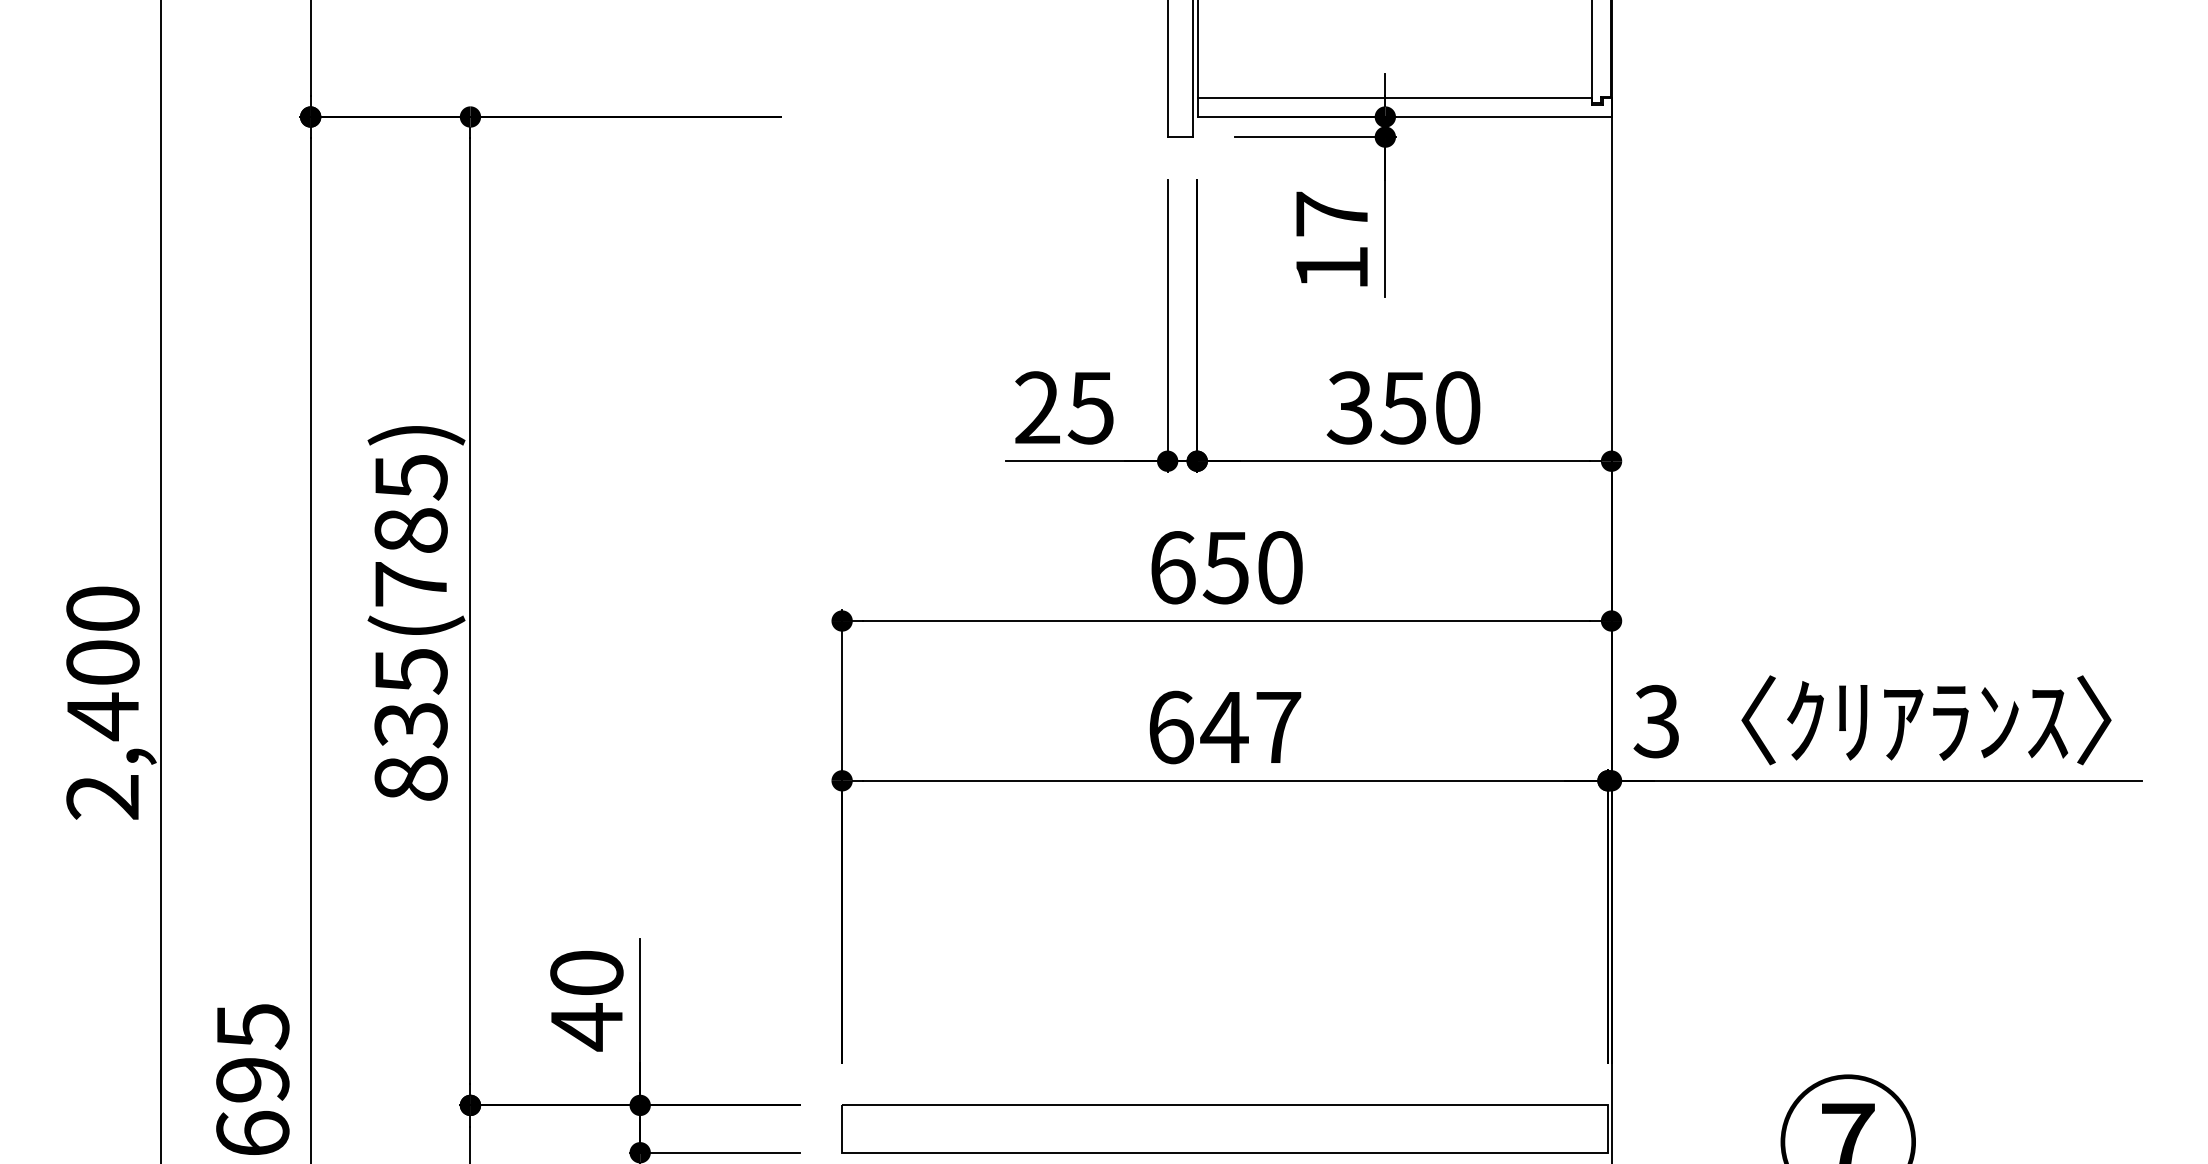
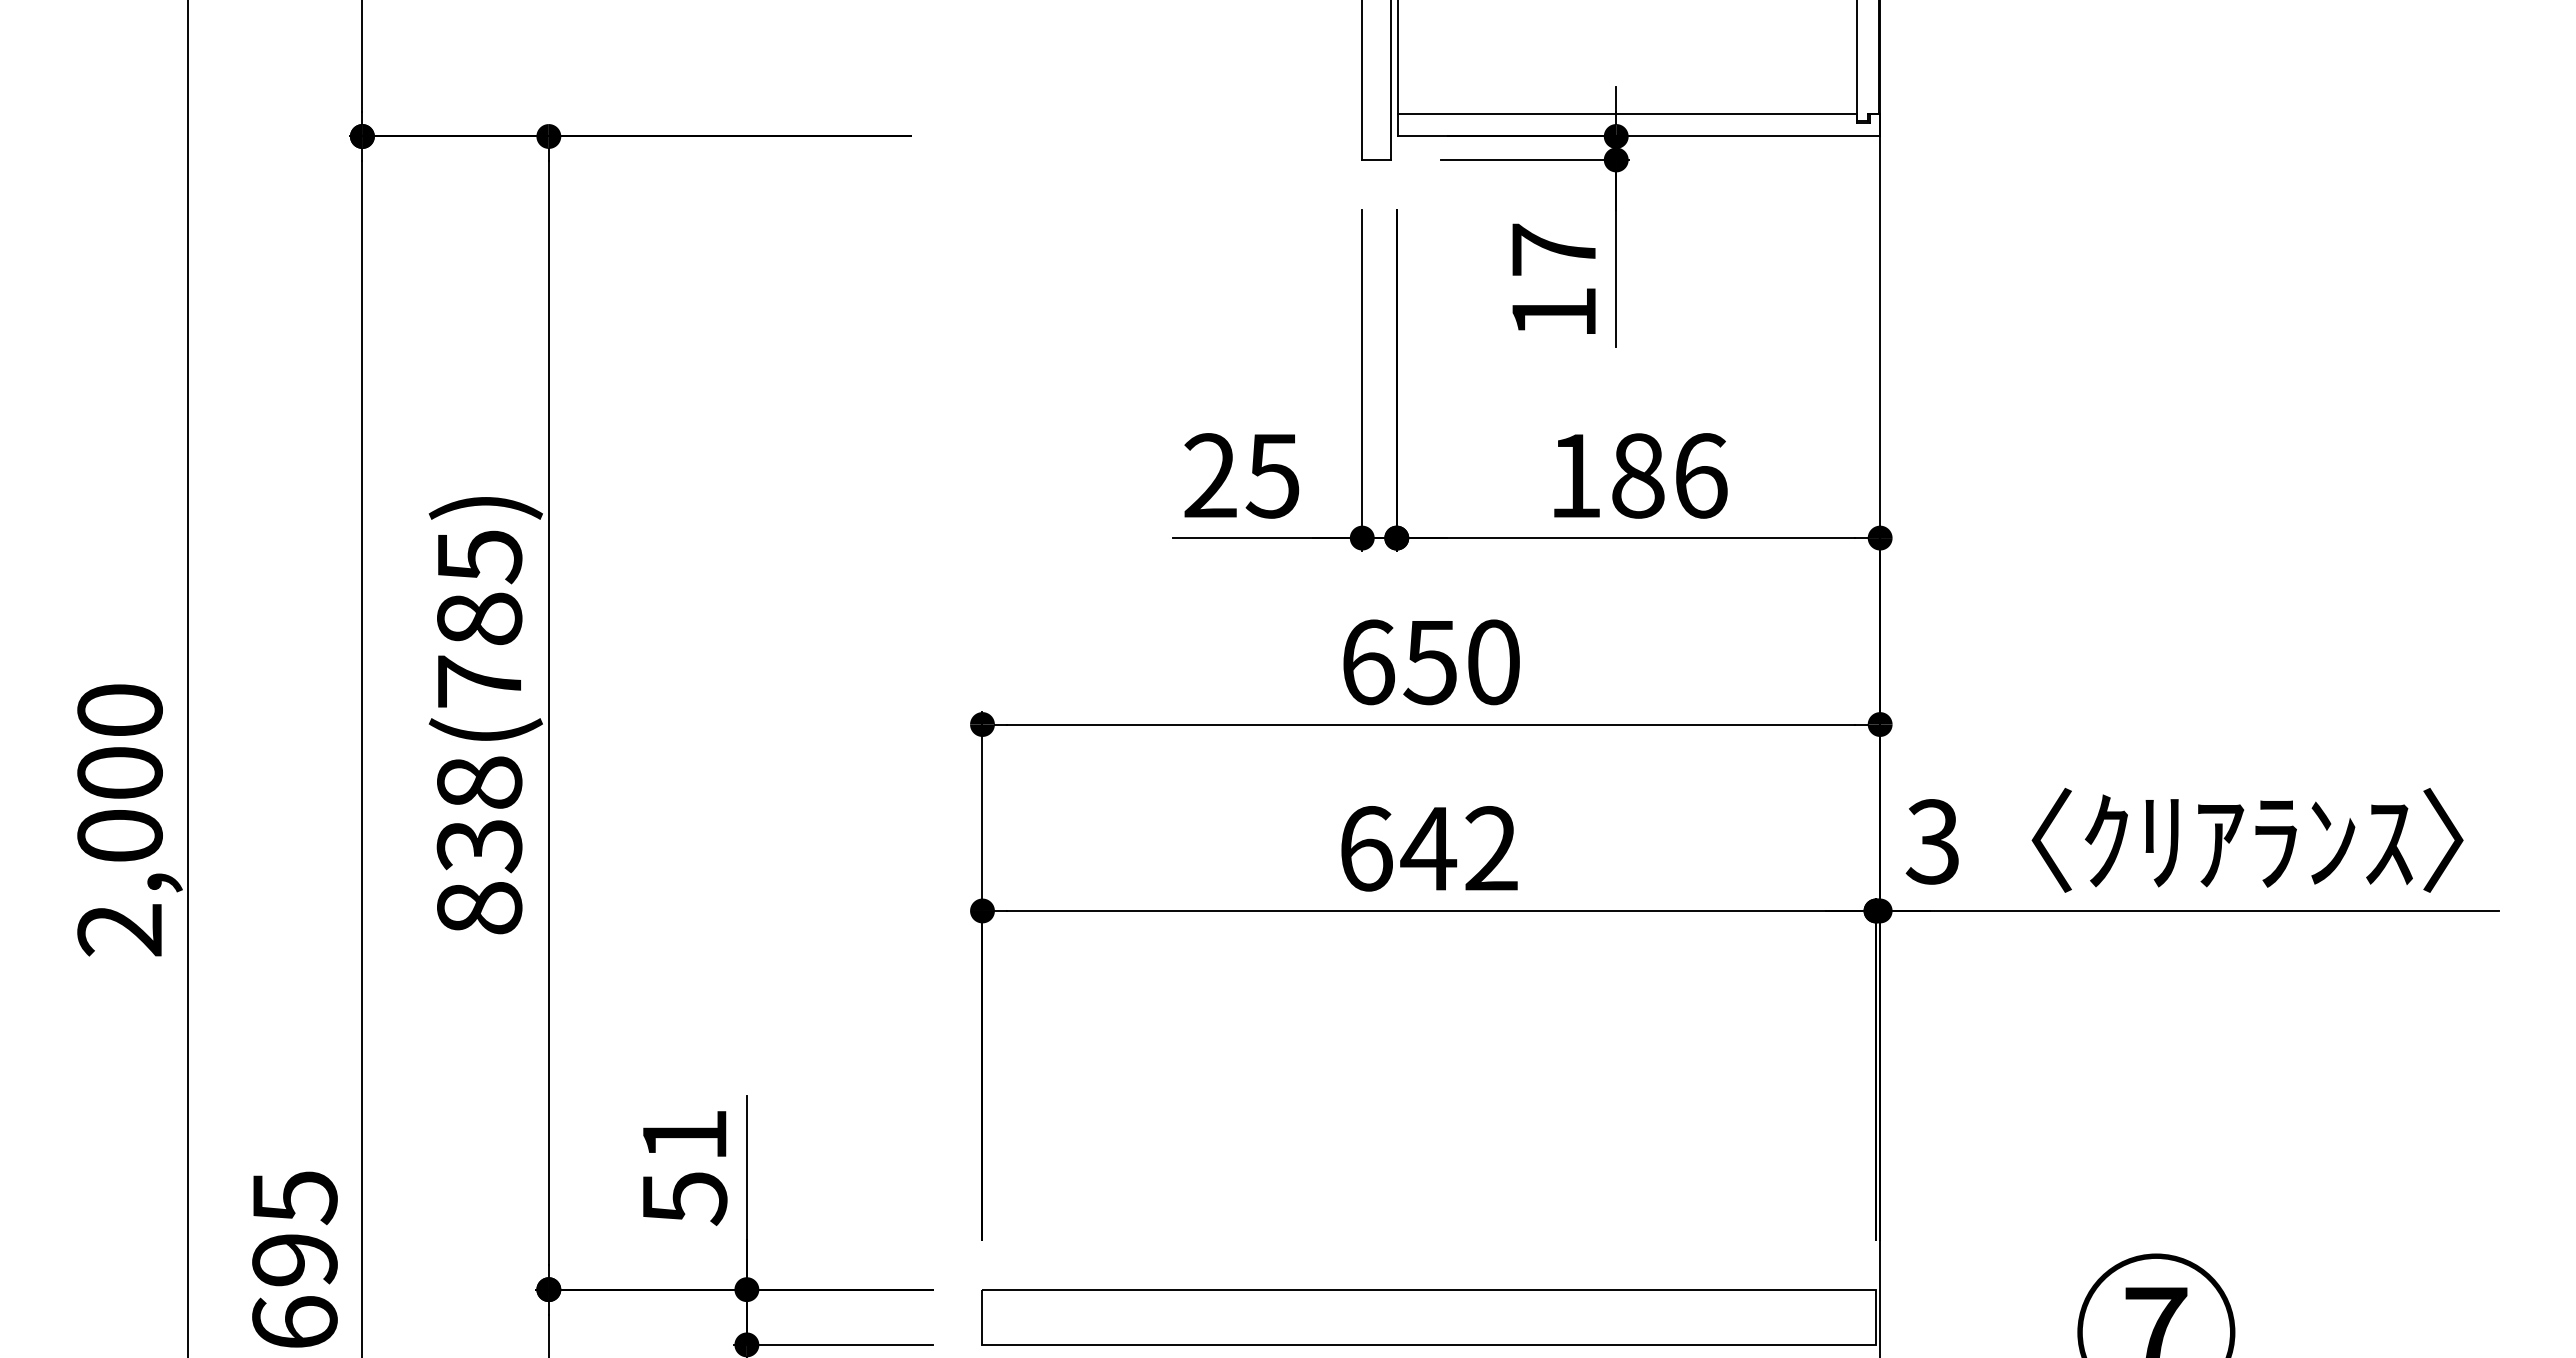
text: (1403, 407) -> (1637, 475), 350 -> 186
text: (411, 671) -> (479, 783), 835(785) -> 838(785)
text: (102, 716) -> (119, 835), 2,400 -> 2,000
text: (1278, 727) -> (1491, 848), 647 -> 642
text: (586, 1000) -> (684, 1167), 40 -> 51

